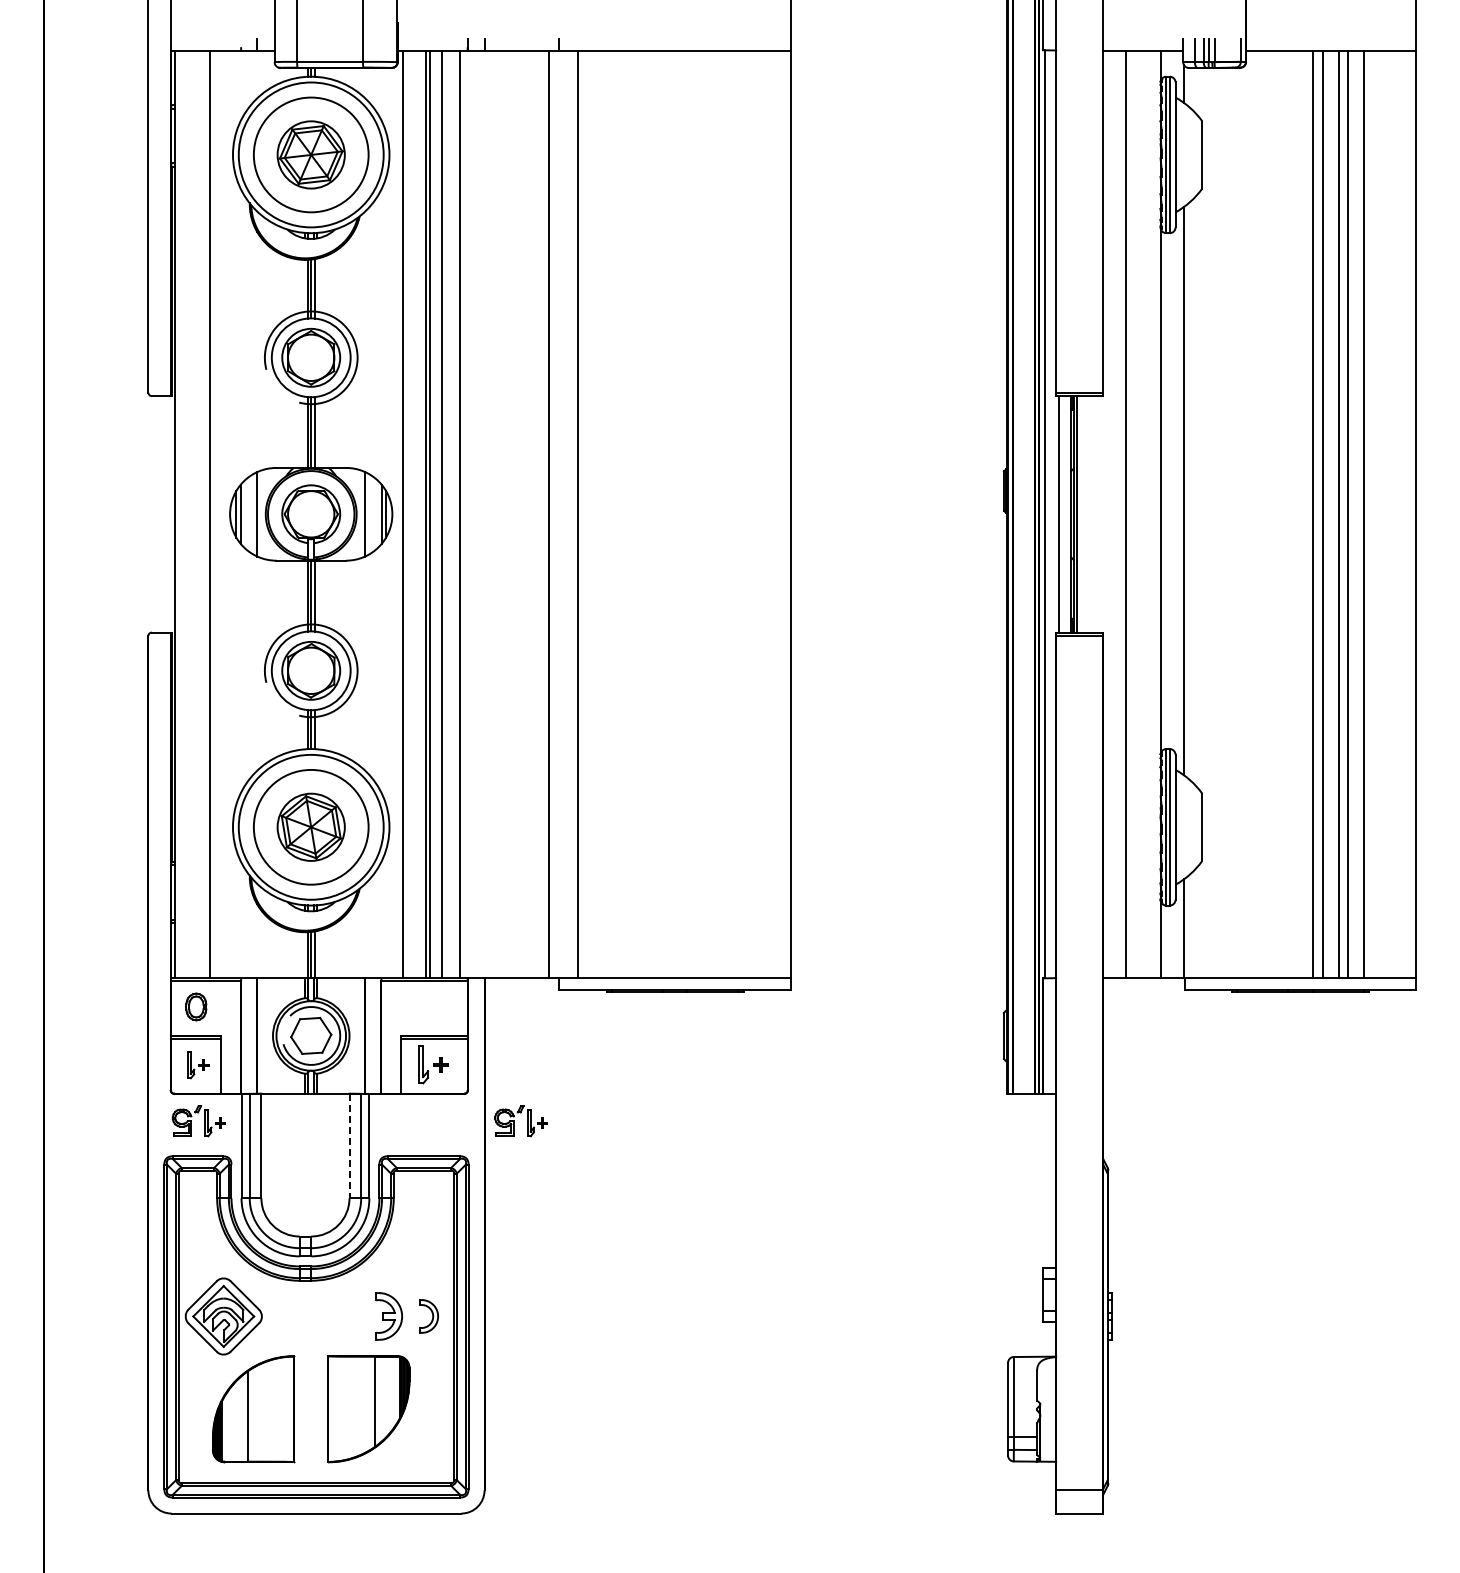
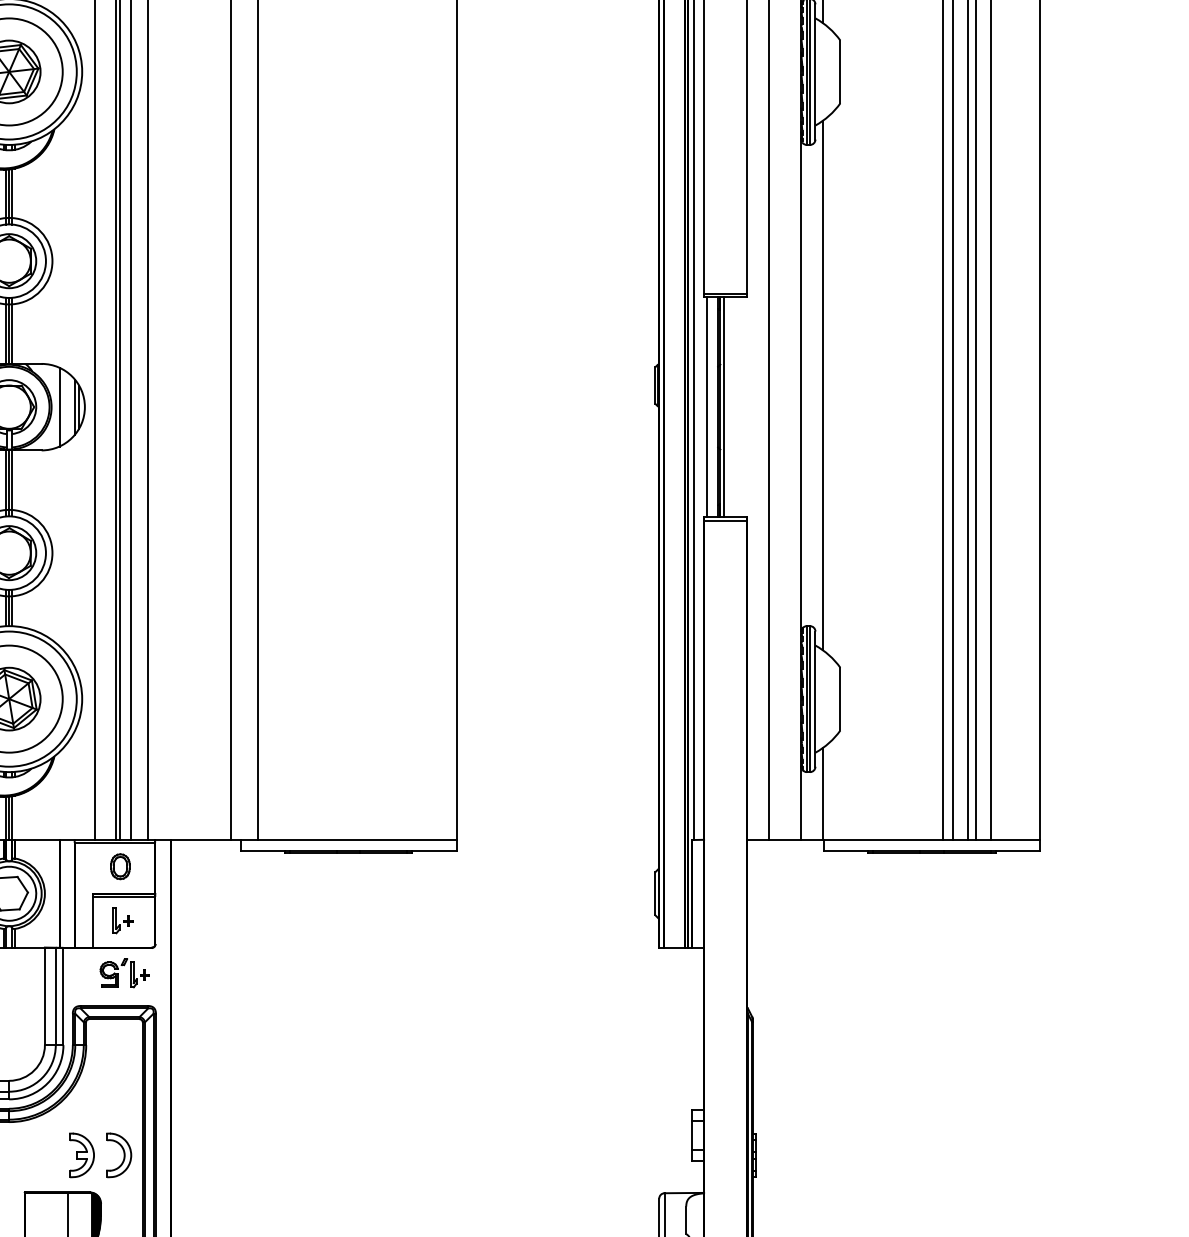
part: (430, 1006) -> (120, 866), added
part: (433, 1065) -> (123, 921), size x0.71
part: (520, 1121) -> (124, 973), moved
line: (349, 1146) -> (44, 996), dashed -> solid
part: (428, 1316) -> (118, 1155), size x1.43

